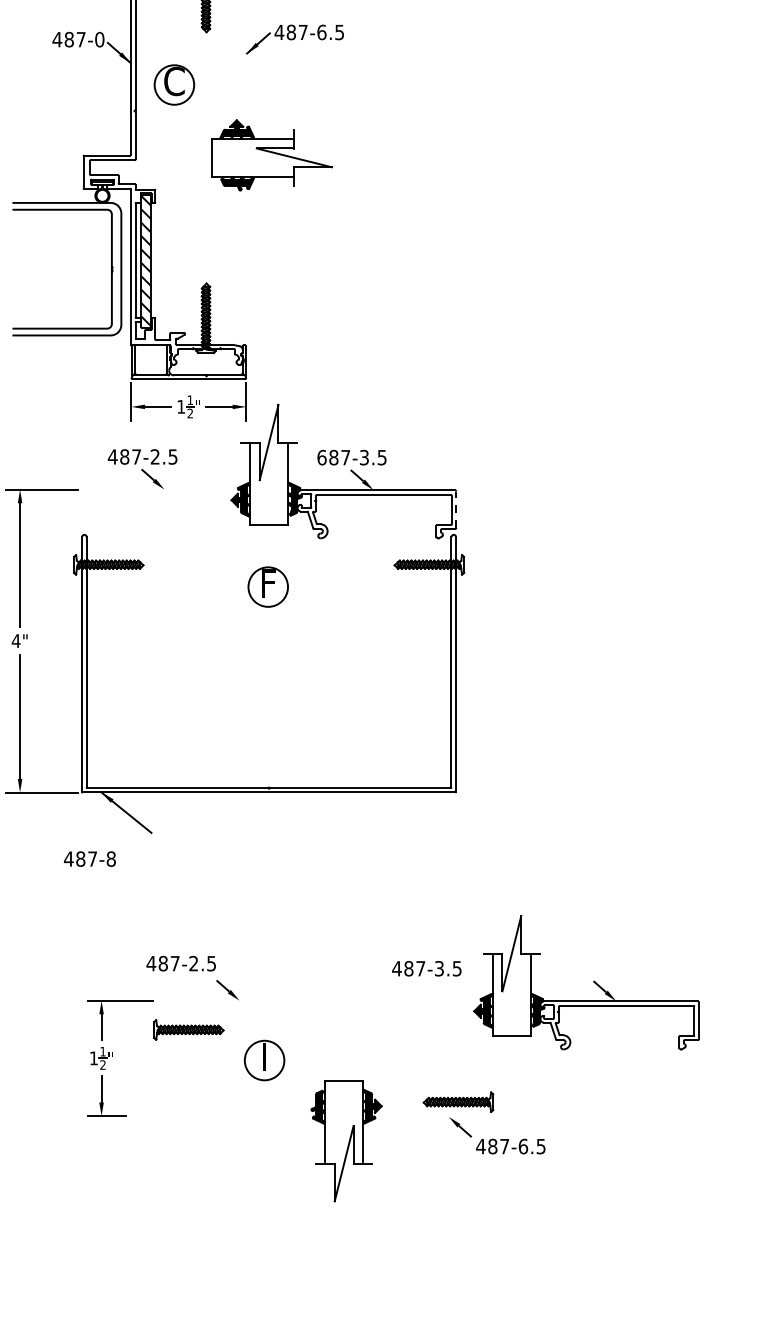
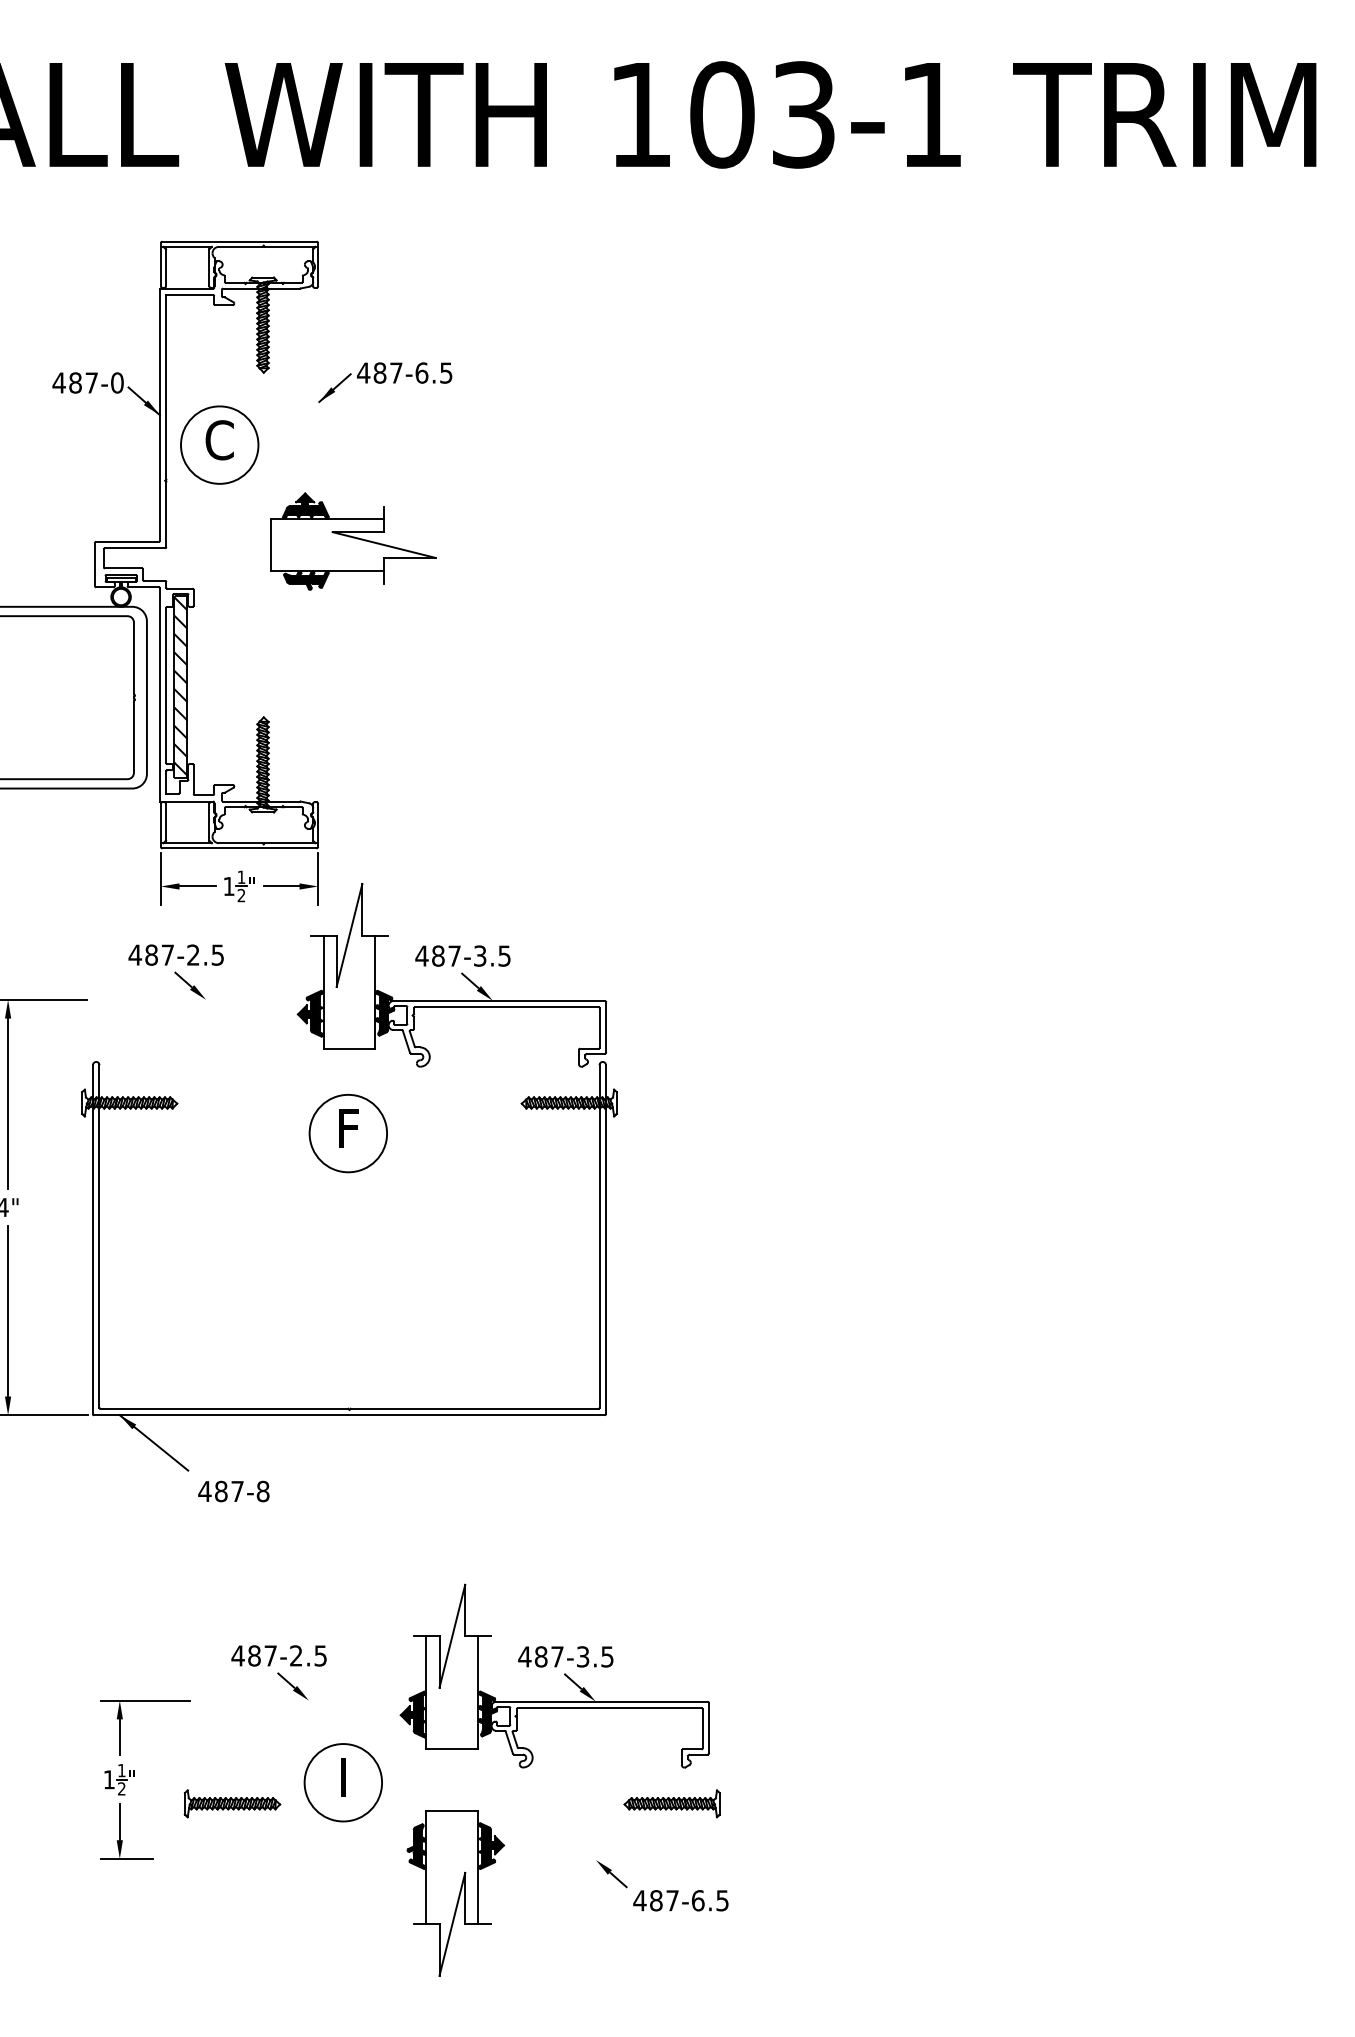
circle: (174, 84) -> (219, 444), size x1.43
text: (321, 457) -> (421, 955), 687-3.5 -> 487-3.5
line: (456, 509) -> (606, 1027), dashed -> solid
circle: (268, 587) -> (348, 1133), size x1.43
text: (89, 859) -> (233, 1491), moved
text: (180, 963) -> (278, 1655), moved
part: (593, 982) -> (564, 1675), moved
part: (188, 1029) -> (232, 1803), moved
circle: (264, 1060) -> (343, 1782), size x1.43
part: (457, 1101) -> (671, 1803), moved

